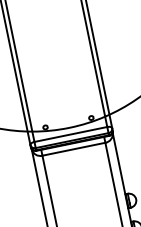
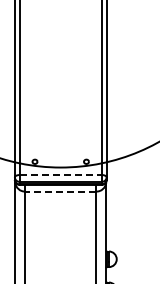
line: (70, 134) -> (60, 174), solid -> dashed
line: (73, 149) -> (60, 191), solid -> dashed

